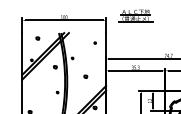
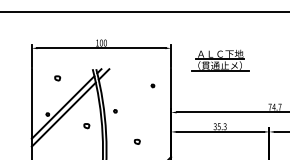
part: (135, 15) -> (219, 59), moved

